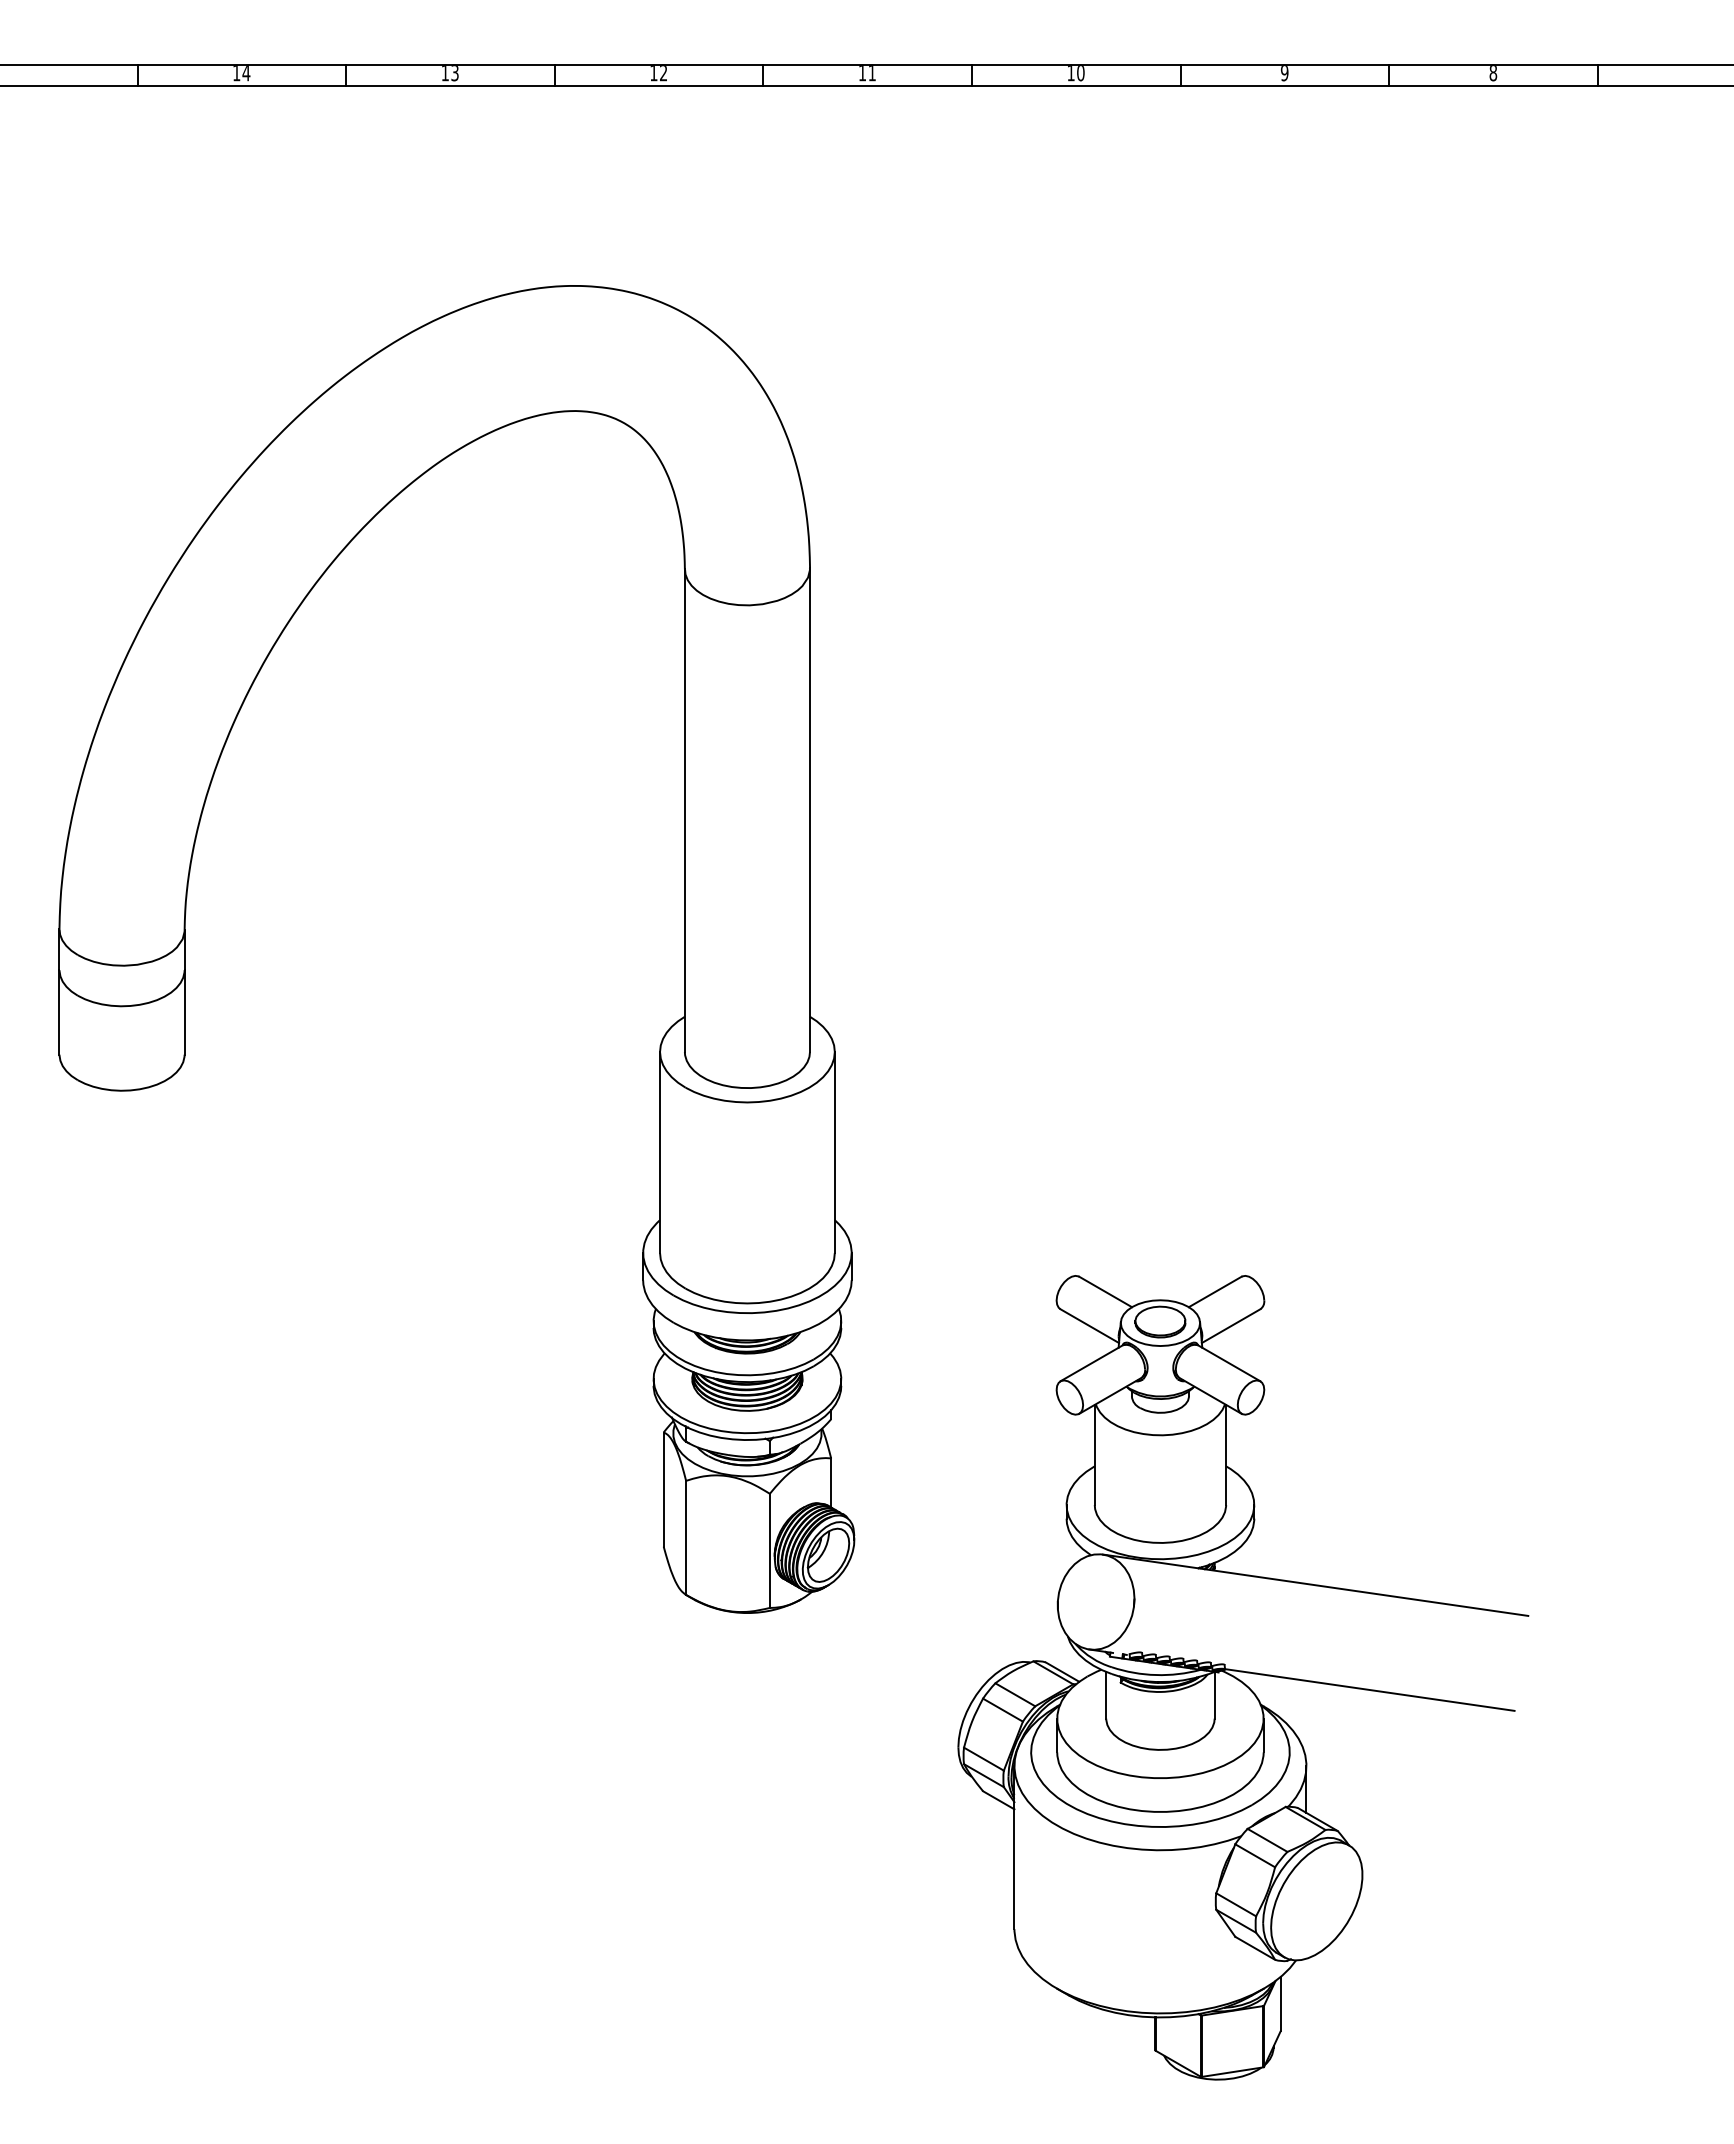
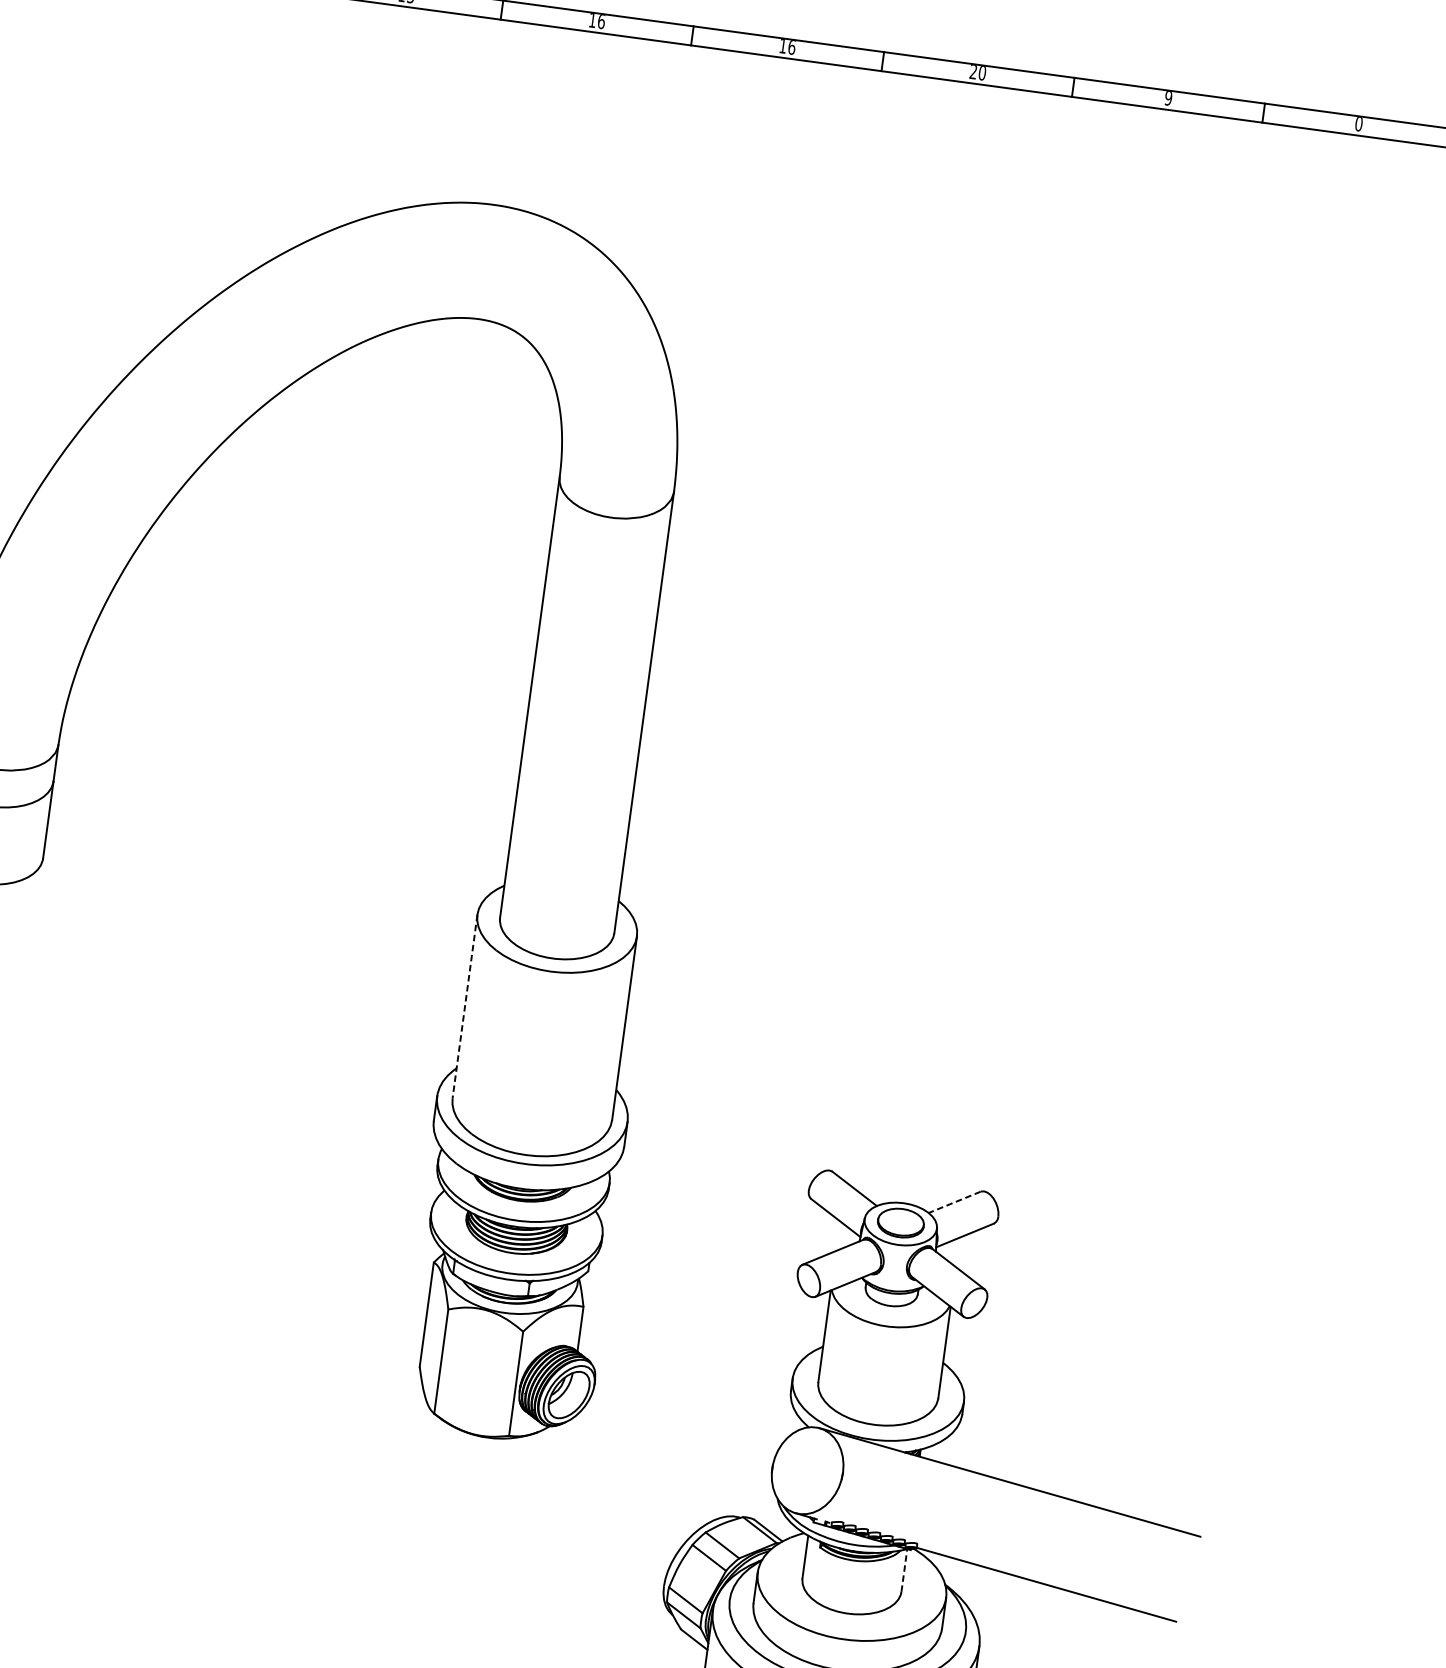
text: (663, 73) -> (601, 21), 12 -> 16
text: (872, 73) -> (792, 47), 11 -> 16
text: (1070, 73) -> (972, 72), 10 -> 20
text: (1493, 73) -> (1359, 124), 8 -> 0
line: (660, 1152) -> (465, 1006), solid -> dashed
line: (1214, 1292) -> (953, 1202), solid -> dashed
line: (1214, 1694) -> (904, 1569), solid -> dashed

